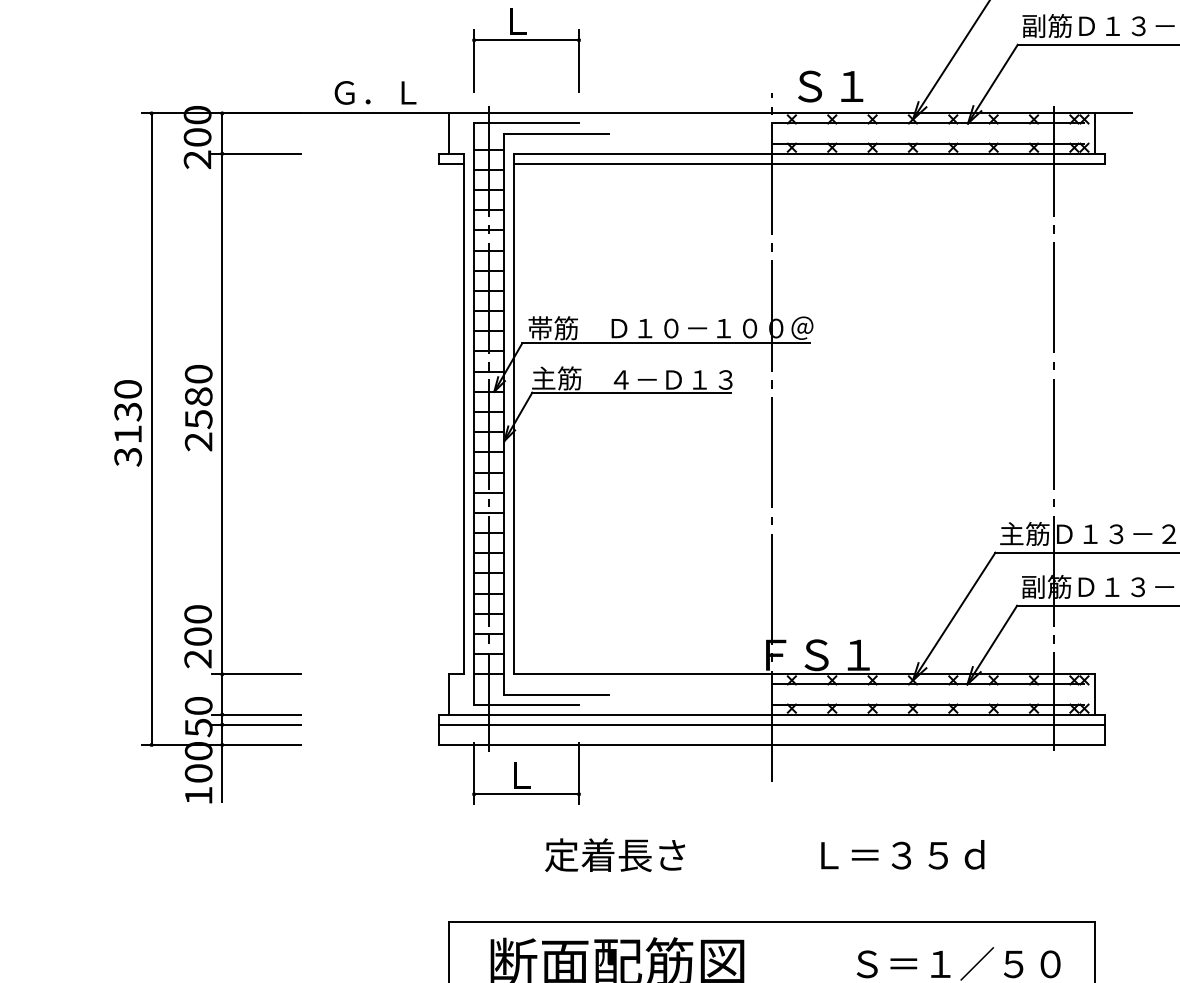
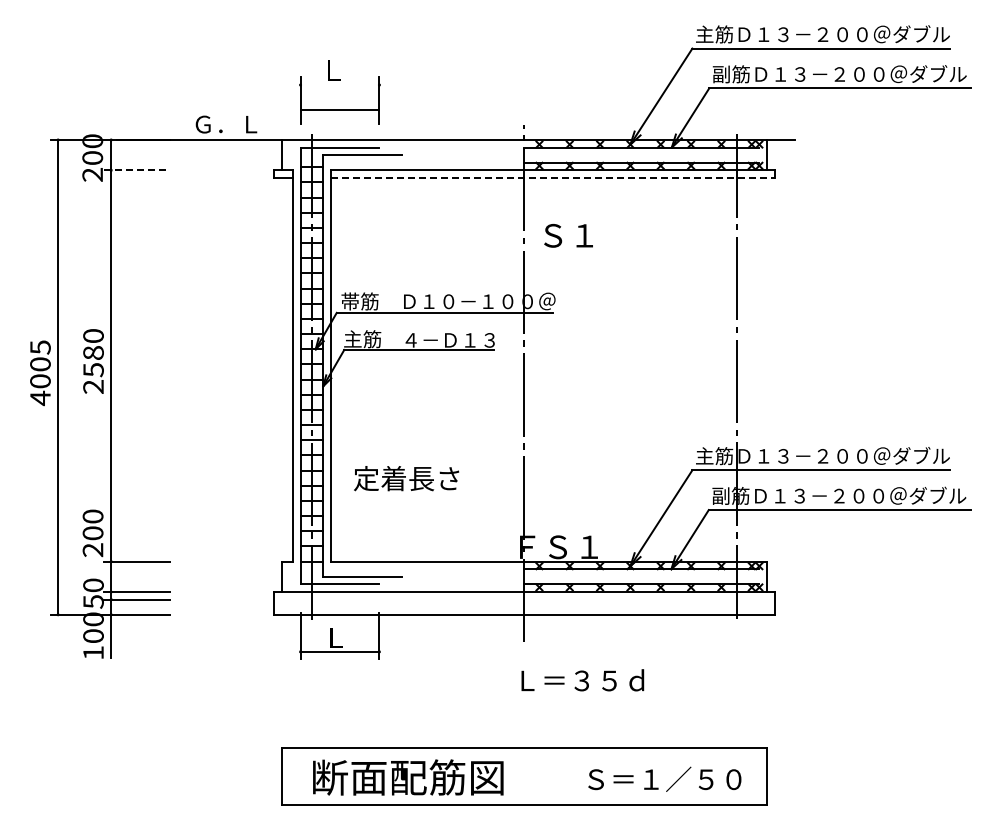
line: (525, 40) -> (339, 110), moved
text: (830, 86) -> (568, 235), moved
line: (257, 153) -> (137, 170), solid -> dashed
line: (809, 163) -> (552, 177), solid -> dashed
text: (128, 424) -> (40, 373), 3130 -> 4005
line: (772, 724) -> (524, 599), removed
text: (615, 855) -> (406, 478), moved
text: (902, 855) -> (582, 680), moved

